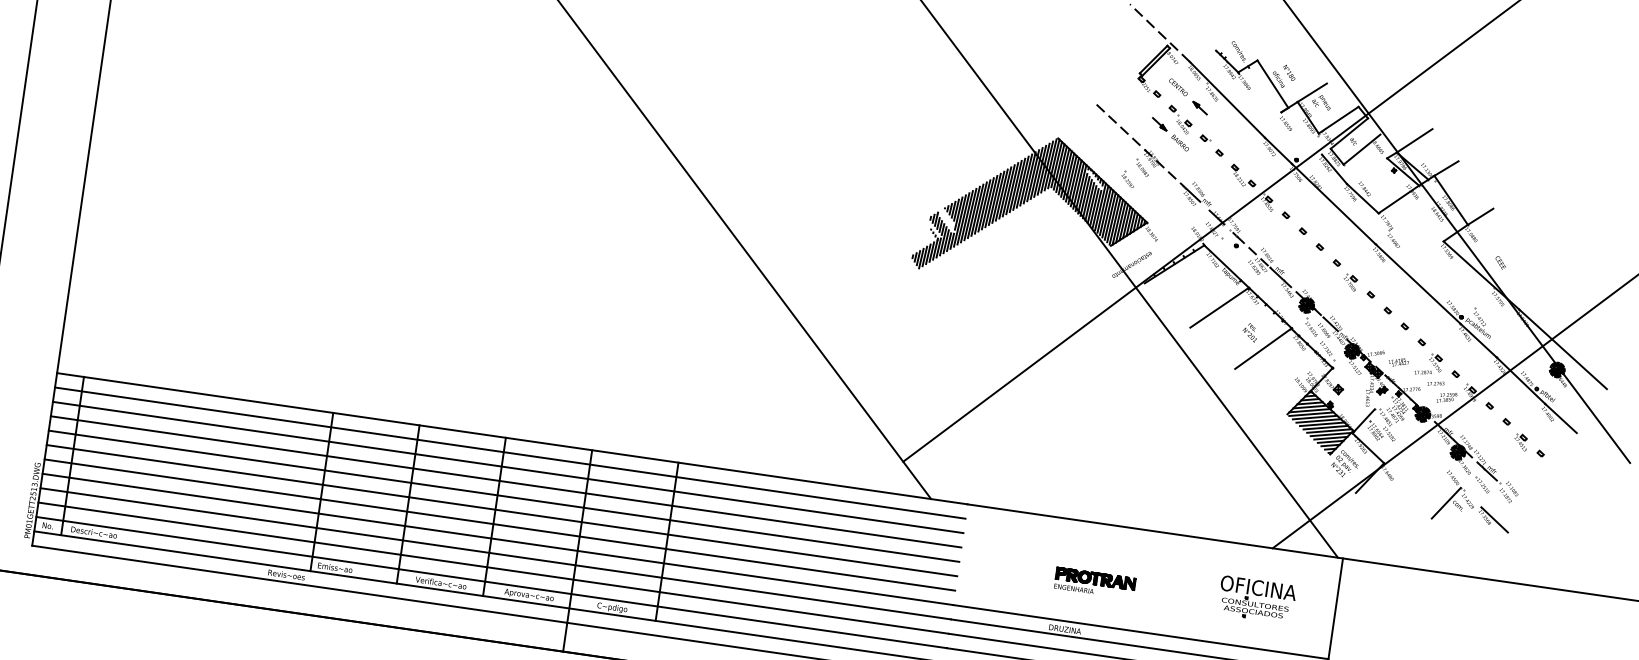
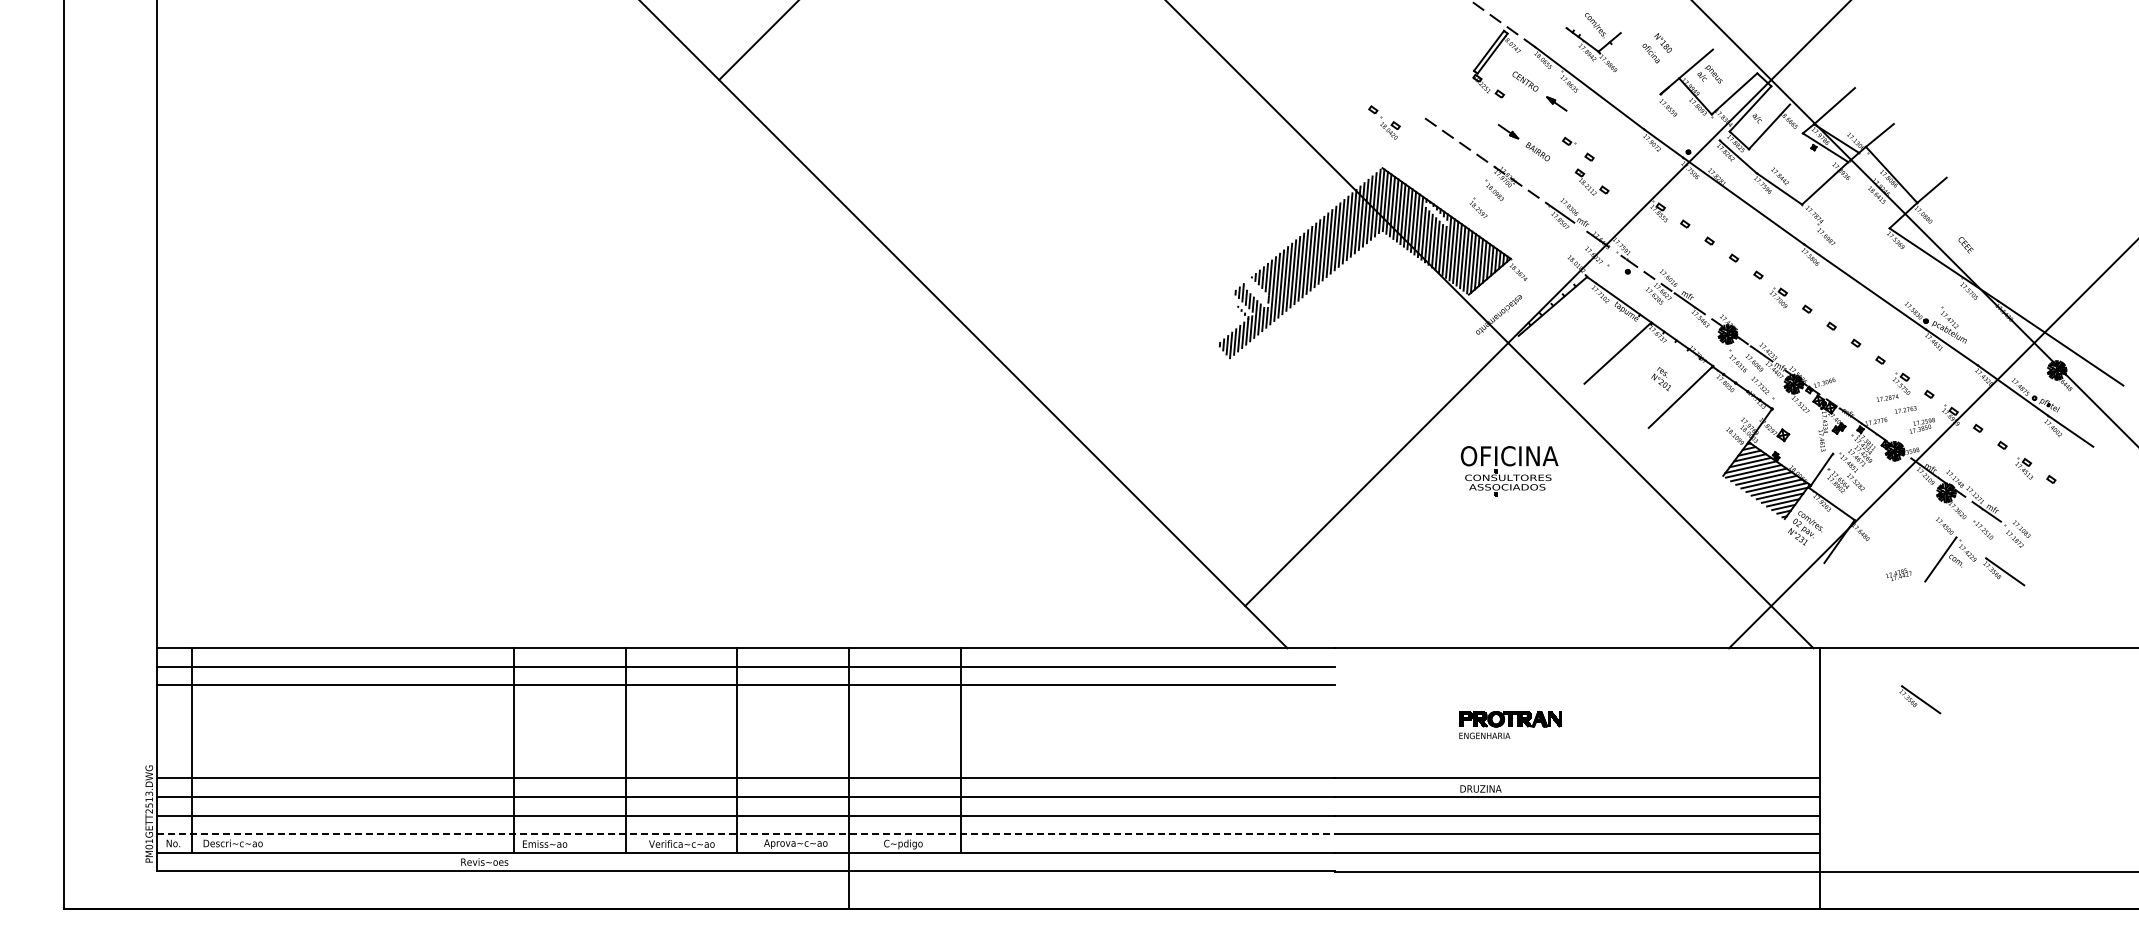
line: (1272, 84) -> (1644, 60), removed
part: (1180, 119) -> (1384, 122), moved
part: (1243, 175) -> (1591, 181), moved
text: (1398, 362) -> (1898, 574), moved
line: (505, 482) -> (745, 704), removed
line: (503, 496) -> (745, 722), removed
line: (501, 510) -> (745, 741), removed
line: (499, 524) -> (745, 759), removed
line: (491, 582) -> (745, 834), solid -> dashed
part: (1256, 599) -> (1509, 471), moved
part: (1415, 609) -> (1920, 699), added

